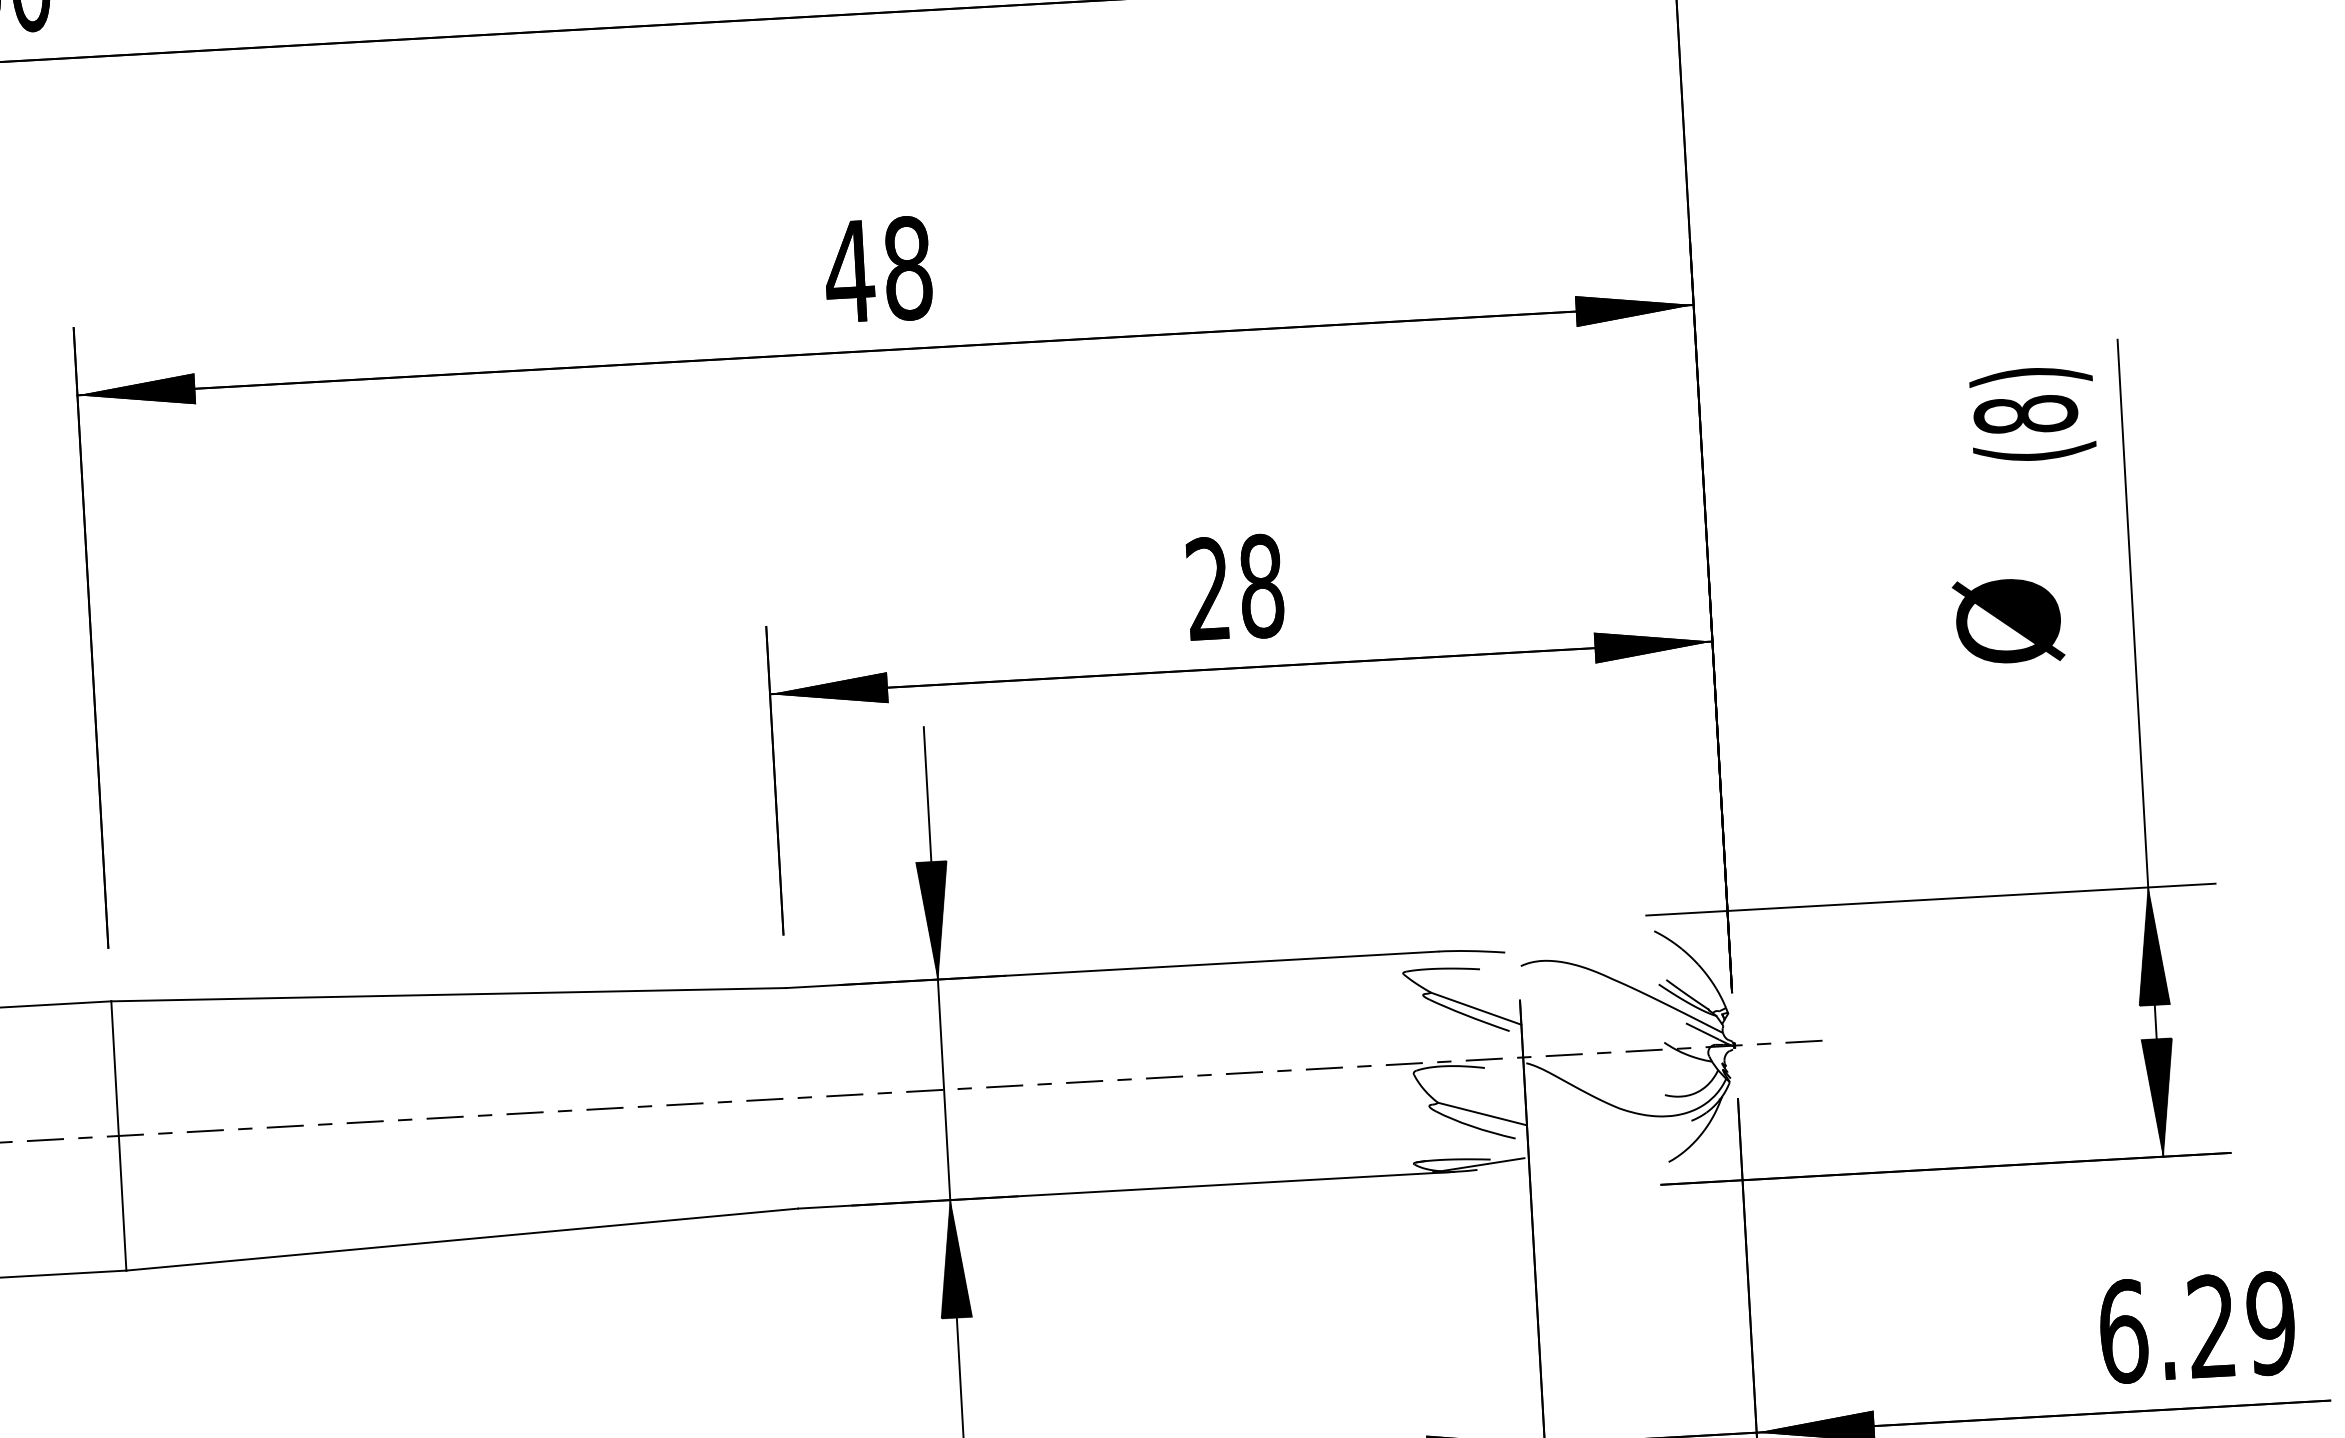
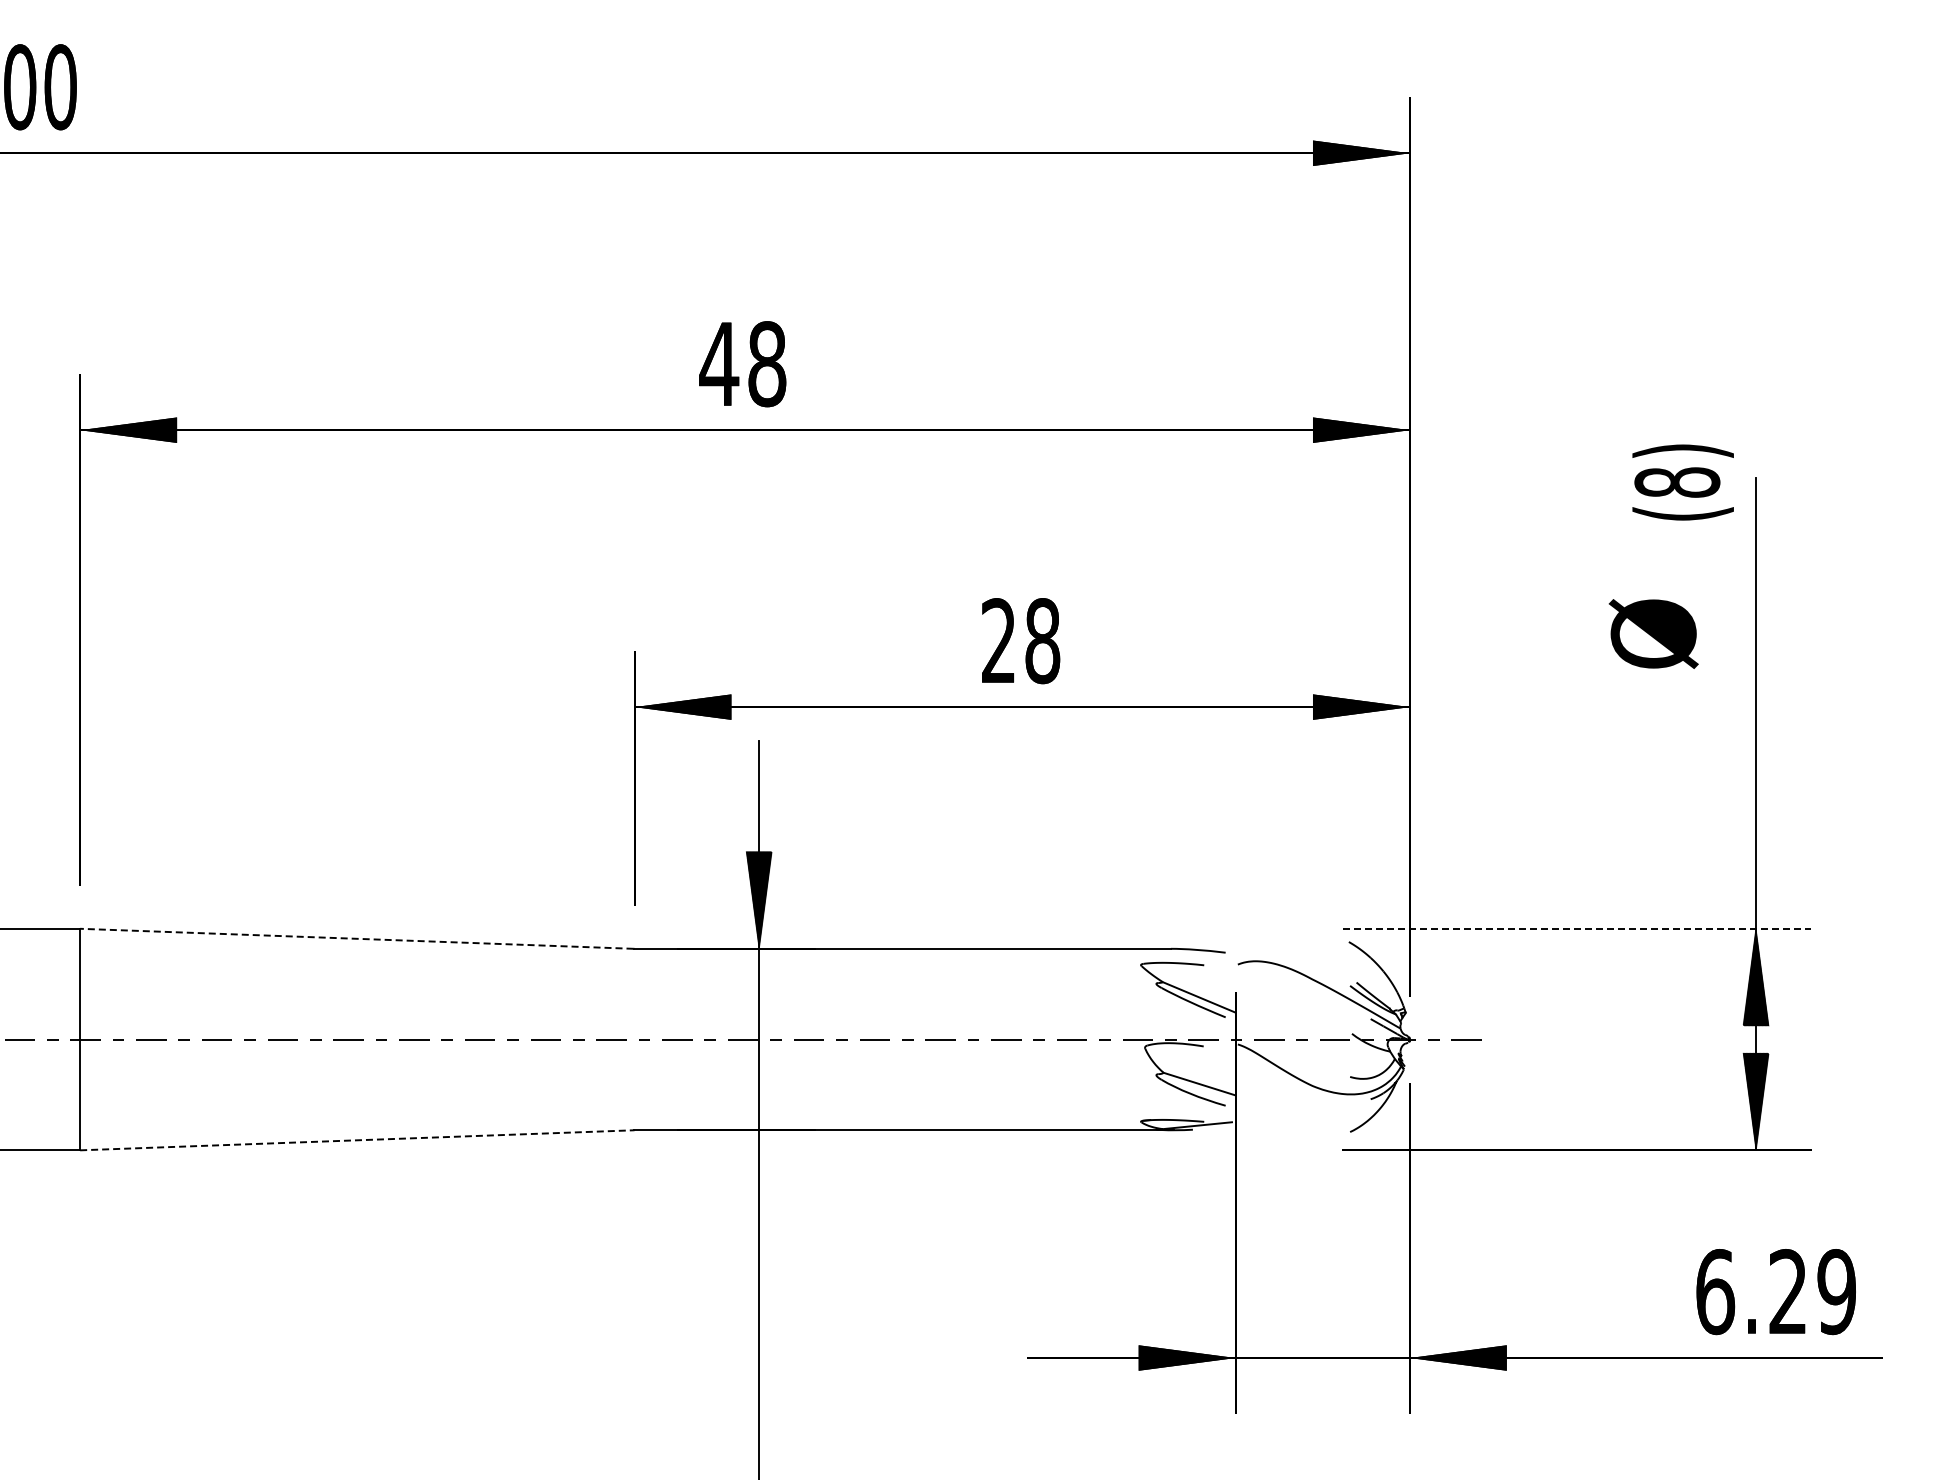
text: (2032, 414) -> (1682, 482), moved
text: (2008, 620) -> (1653, 633), moved
line: (1931, 899) -> (1577, 928), solid -> dashed
line: (447, 994) -> (356, 938), solid -> dashed
line: (461, 1239) -> (356, 1140), solid -> dashed
hatch: (952, 1258) -> (758, 1178), removed

